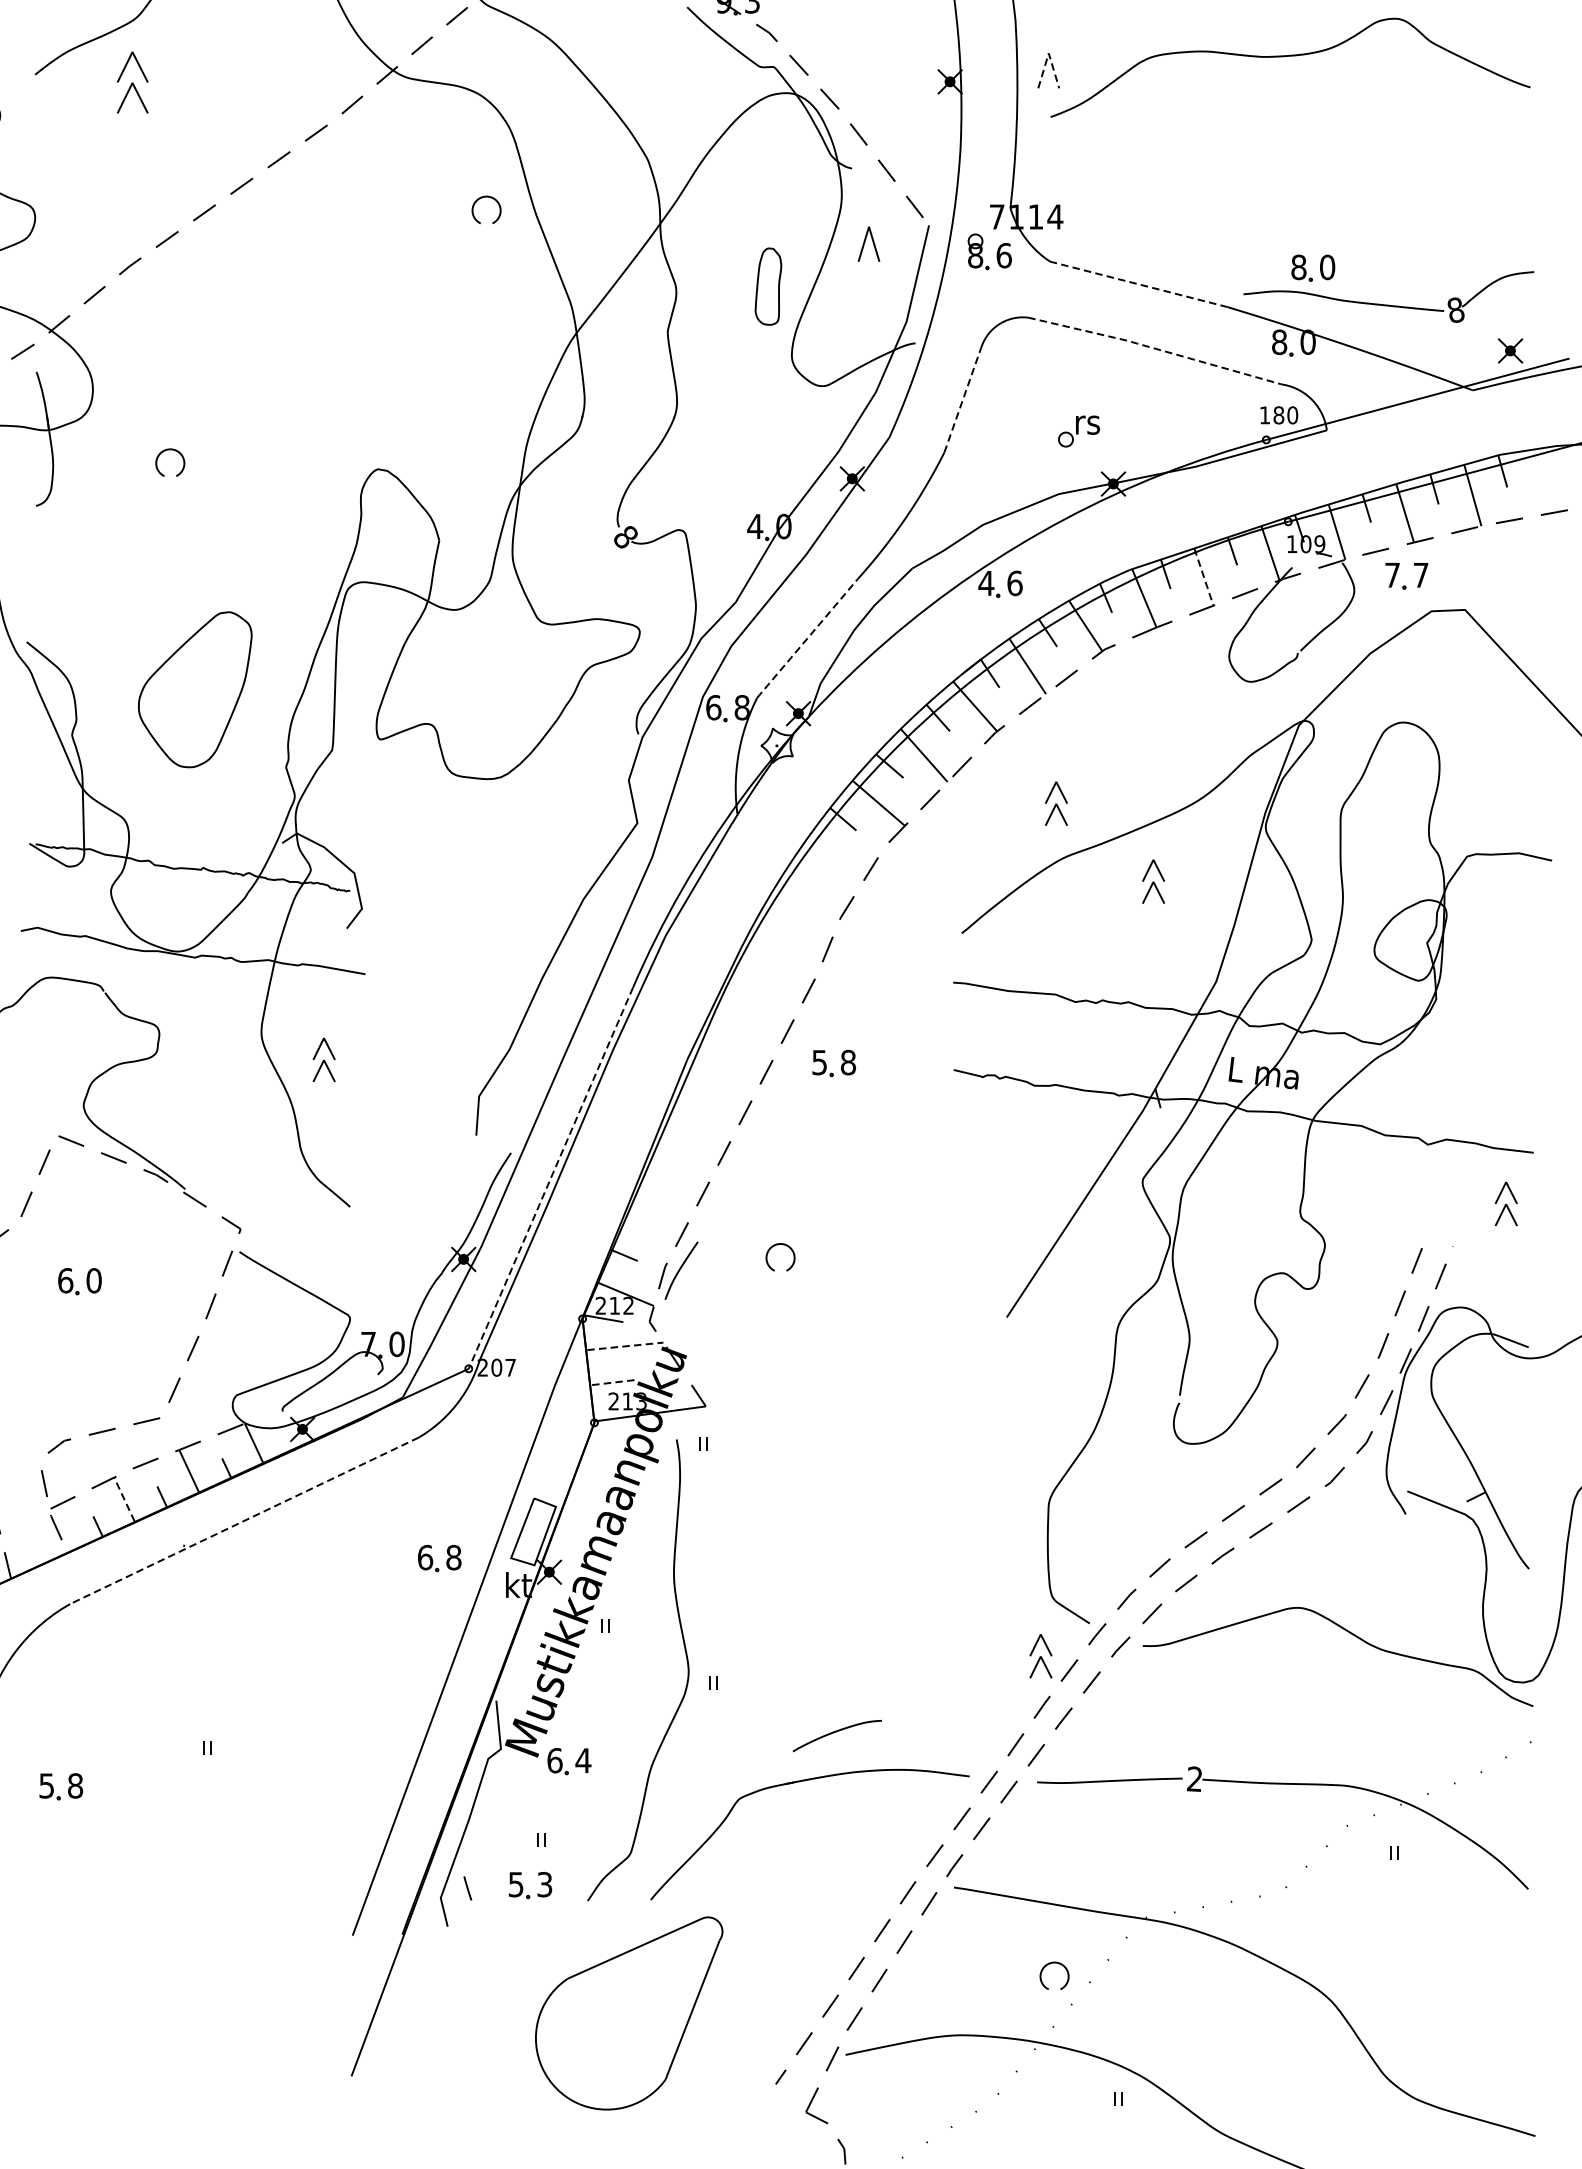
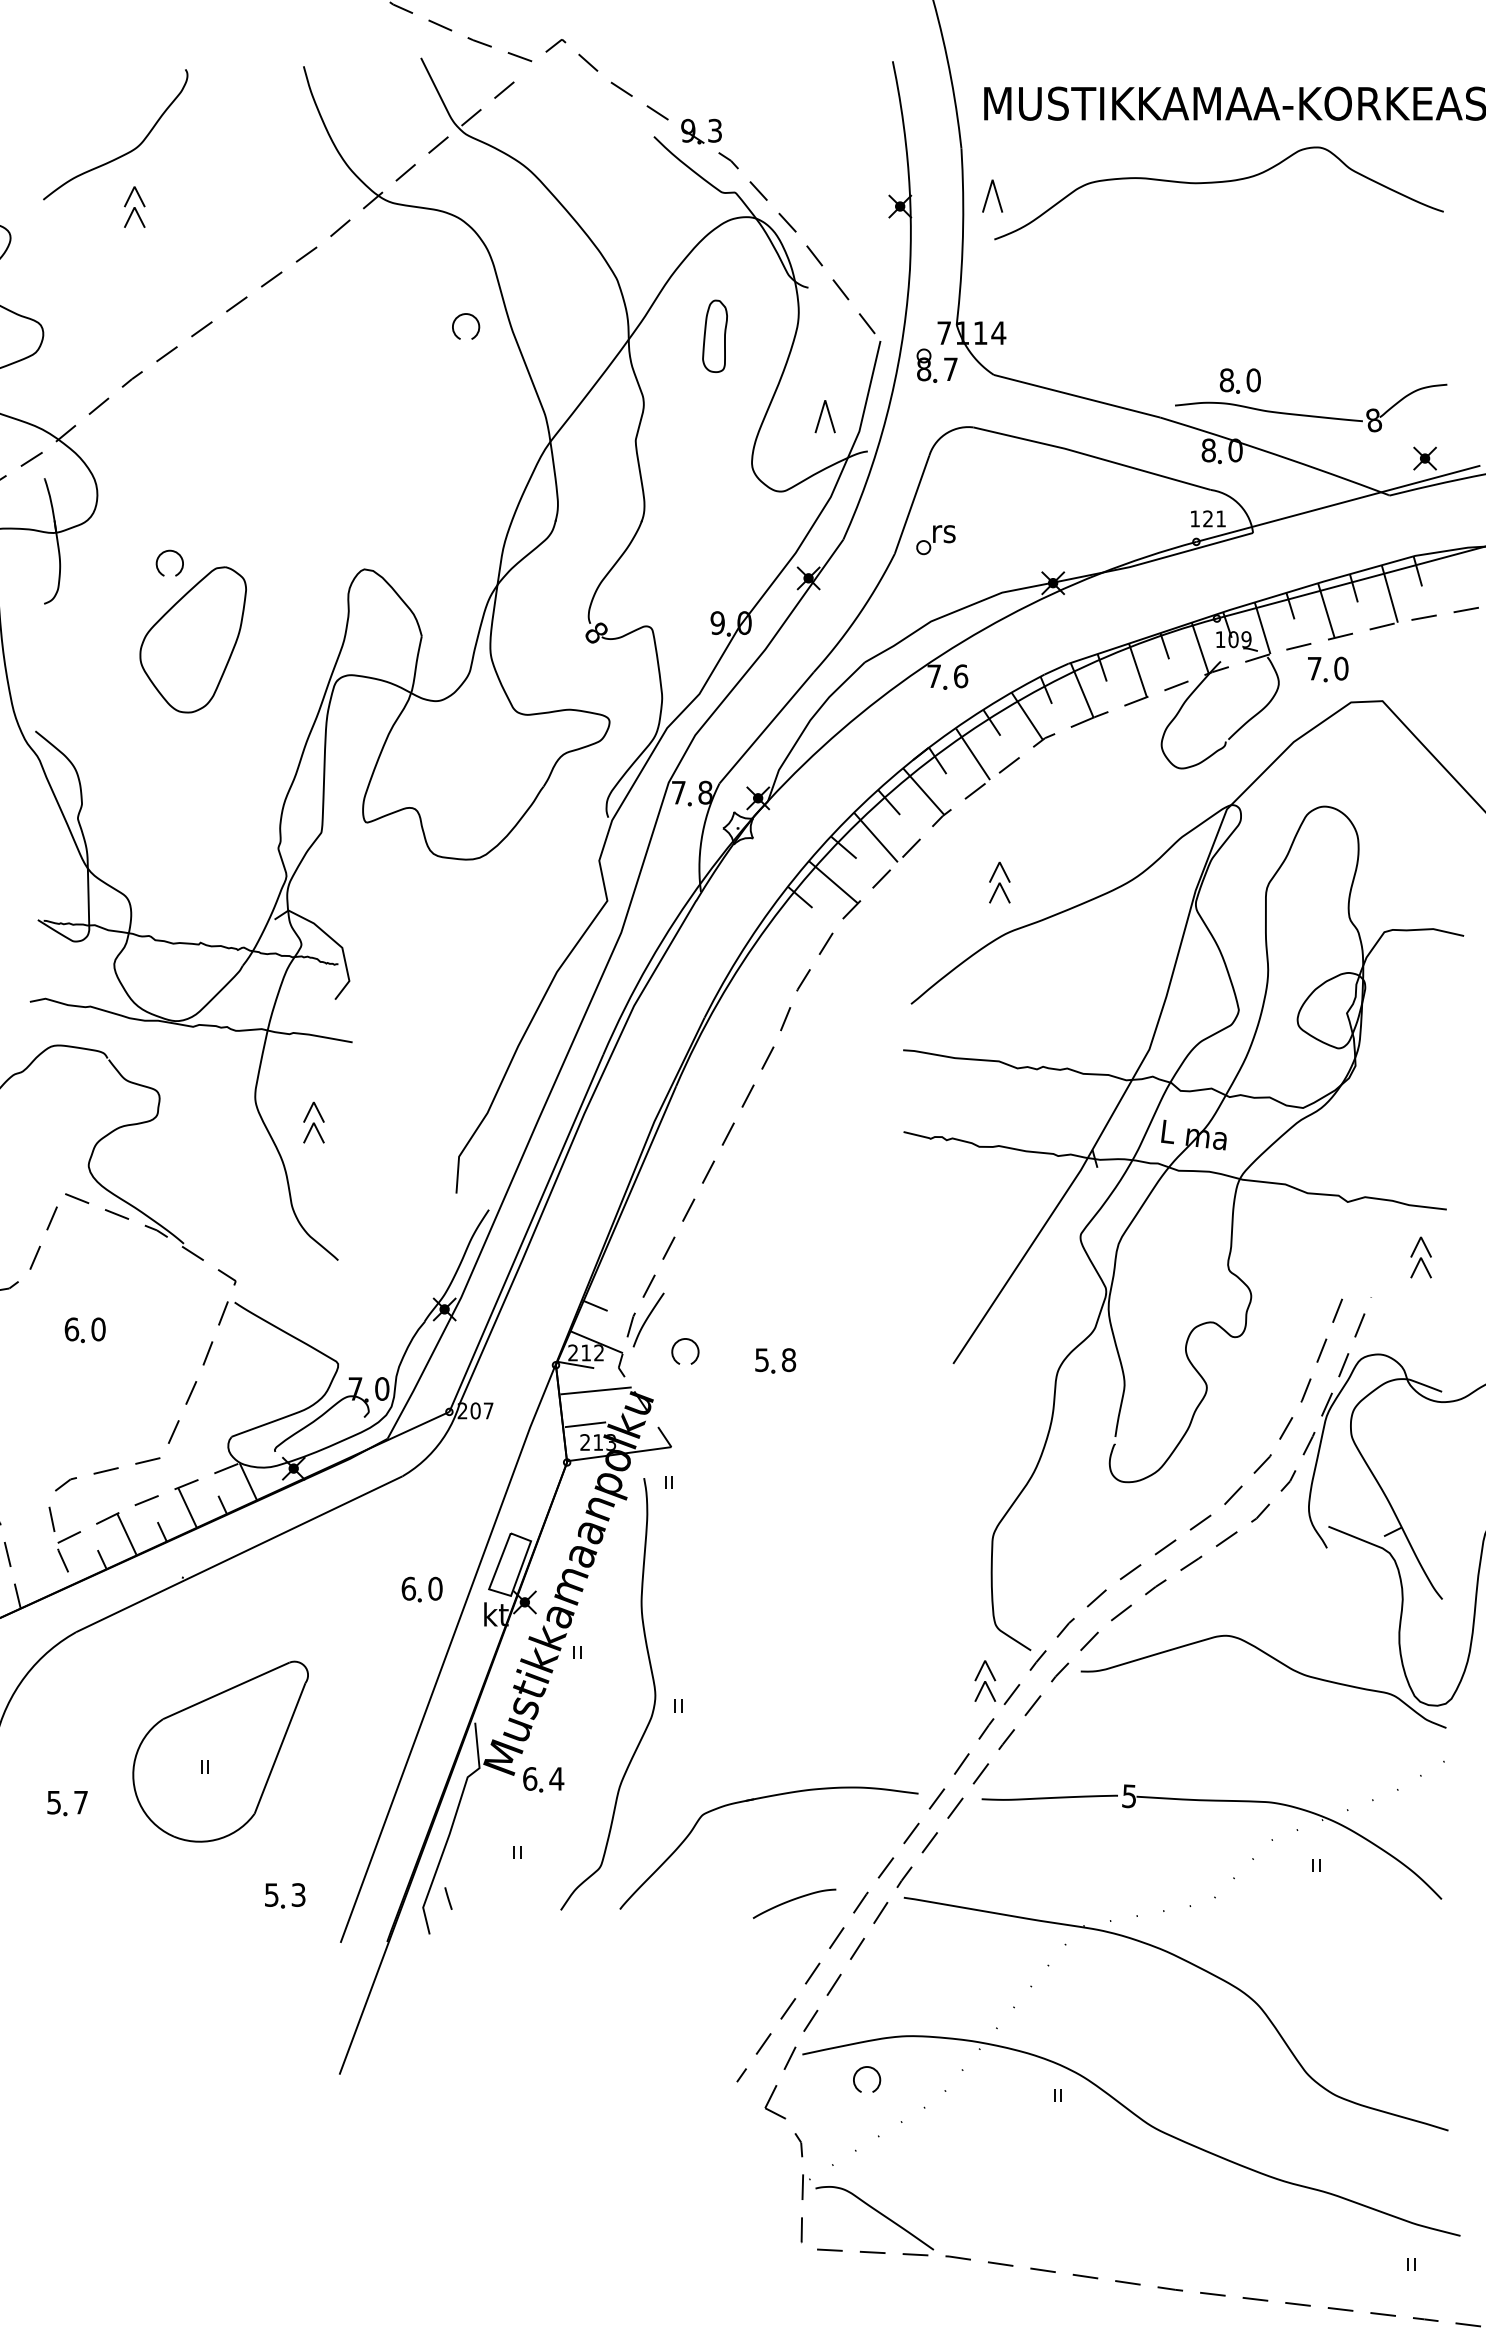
line: (1048, 52) -> (992, 179), dashed -> solid
part: (132, 81) -> (134, 206), size x0.71
line: (864, 244) -> (821, 416), moved
text: (1003, 255) -> (950, 369), 6 -> 7
line: (1139, 284) -> (1077, 396), dashed -> solid
part: (767, 285) -> (714, 335), moved
line: (1154, 348) -> (1091, 456), dashed -> solid
line: (963, 399) -> (912, 504), dashed -> solid
text: (1285, 414) -> (1214, 518), 180 -> 121
part: (1078, 431) -> (935, 540), moved
text: (755, 525) -> (717, 622), 4 -> 9
text: (1421, 575) -> (1341, 668), 7 -> 0
line: (1204, 577) -> (1138, 670), dashed -> solid
text: (985, 582) -> (933, 675), 4 -> 7
line: (807, 638) -> (766, 727), dashed -> solid
part: (194, 689) -> (192, 639), moved
text: (713, 707) -> (678, 792), 6 -> 7
part: (1153, 881) -> (1090, 955), removed
part: (826, 1064) -> (768, 1361), moved
line: (551, 1178) -> (526, 1233), dashed -> solid
arc: (778, 1245) -> (683, 1340), moved
line: (625, 1345) -> (596, 1390), dashed -> solid
line: (614, 1382) -> (585, 1424), dashed -> solid
line: (124, 1499) -> (126, 1534), dashed -> solid
line: (244, 1521) -> (239, 1554), dashed -> solid
text: (453, 1557) -> (435, 1588), 8 -> 0
curve: (837, 1732) -> (794, 1900), moved
text: (1193, 1779) -> (1128, 1796), 2 -> 5
text: (75, 1785) -> (81, 1802), 8 -> 7
part: (523, 1887) -> (278, 1897), moved
arc: (1057, 1964) -> (869, 2068), moved
part: (629, 2013) -> (220, 1751), moved

